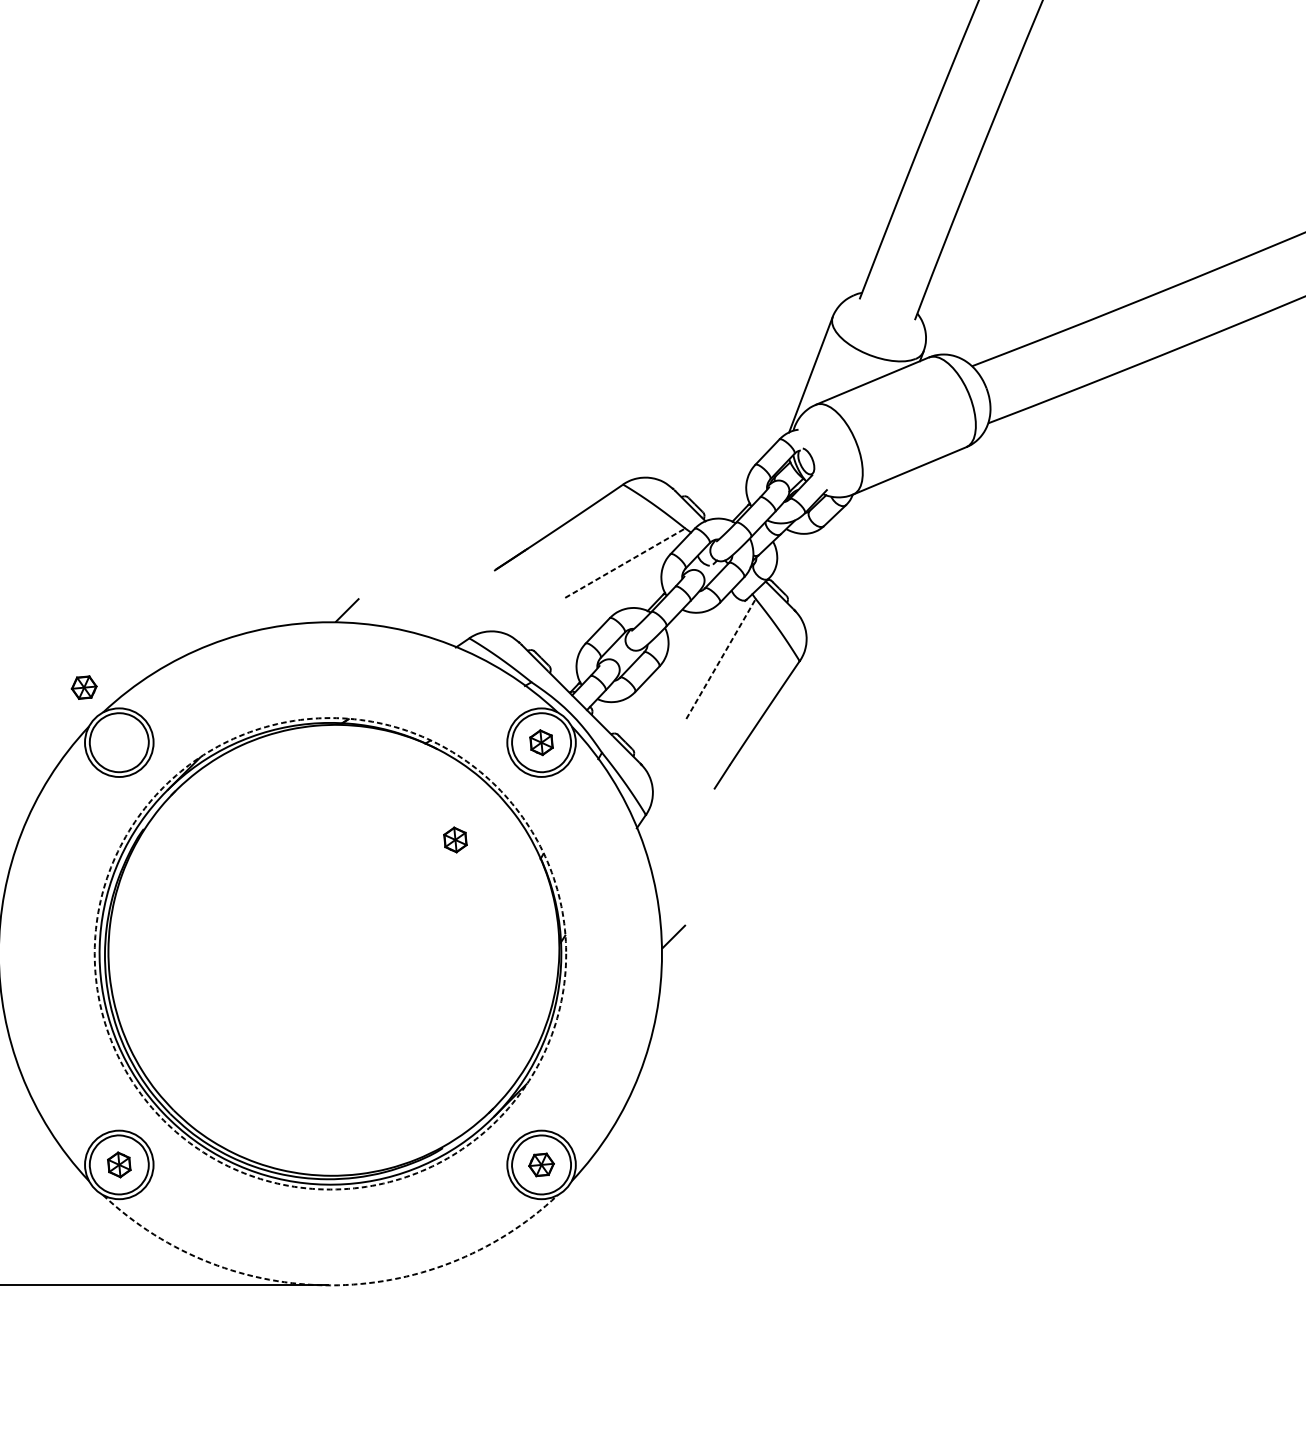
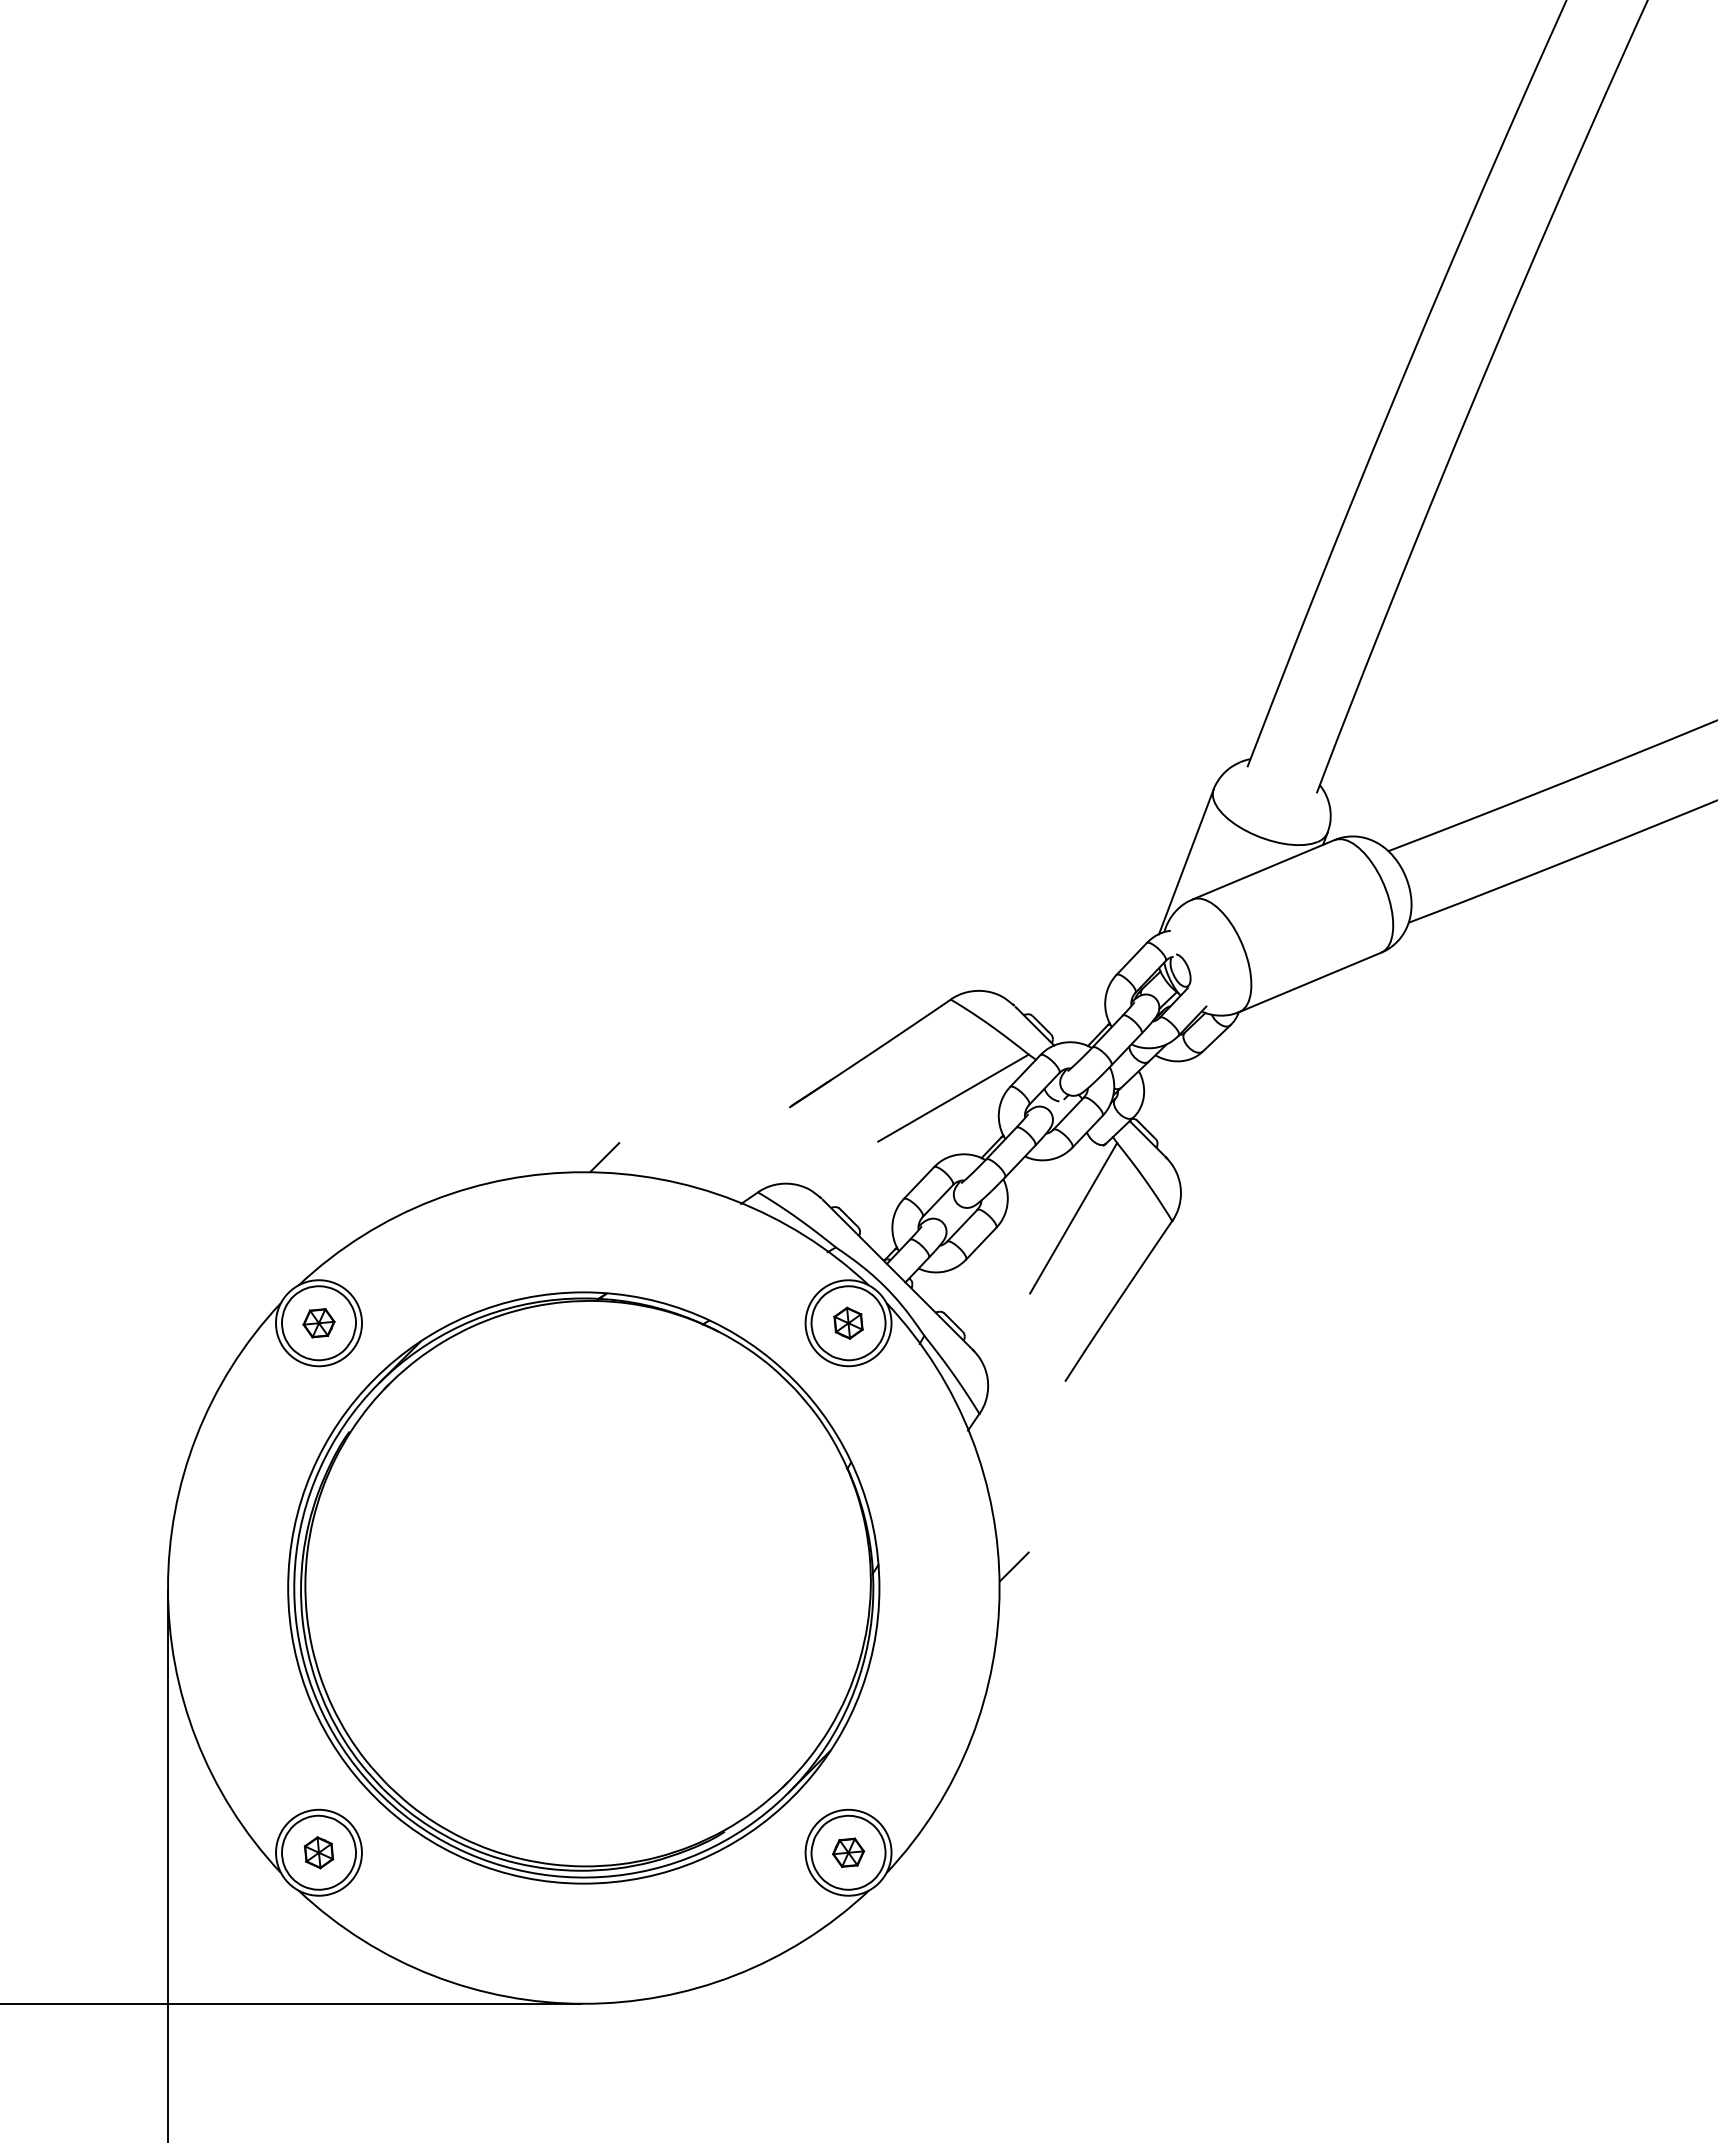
line: (625, 563) -> (953, 1098), dashed -> solid
line: (720, 659) -> (1073, 1218), dashed -> solid
part: (83, 687) -> (318, 1323), moved
part: (455, 839) -> (740, 1444), removed
circle: (330, 953) -> (583, 1587), dashed -> solid
arc: (330, 1285) -> (583, 2003), dashed -> solid

